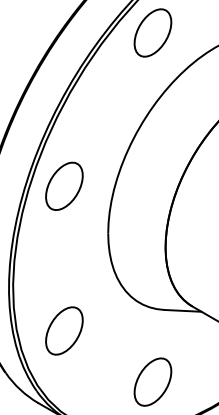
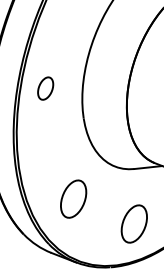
part: (64, 185) -> (45, 88), size x0.6
part: (64, 330) -> (73, 198), moved

